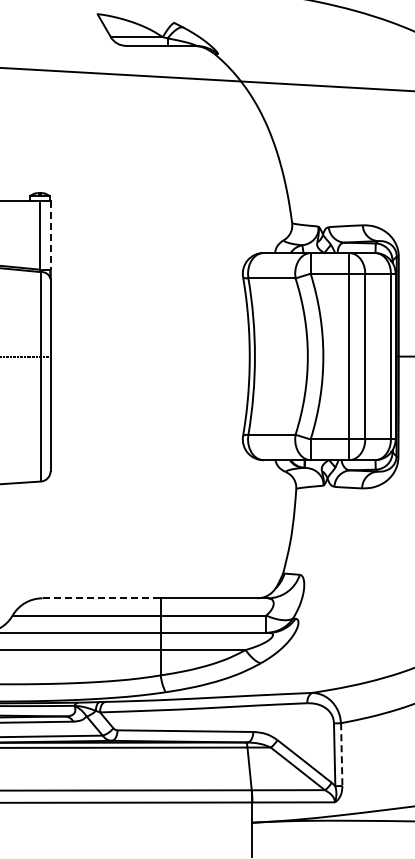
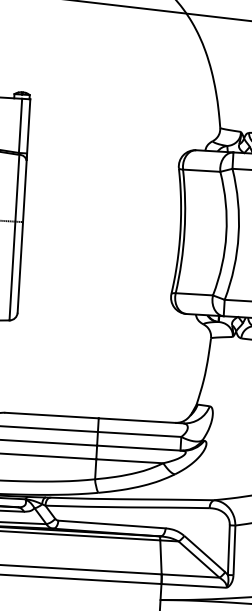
line: (50, 235) -> (28, 126), dashed -> solid
line: (102, 598) -> (52, 415), dashed -> solid
line: (341, 754) -> (234, 550), dashed -> solid

